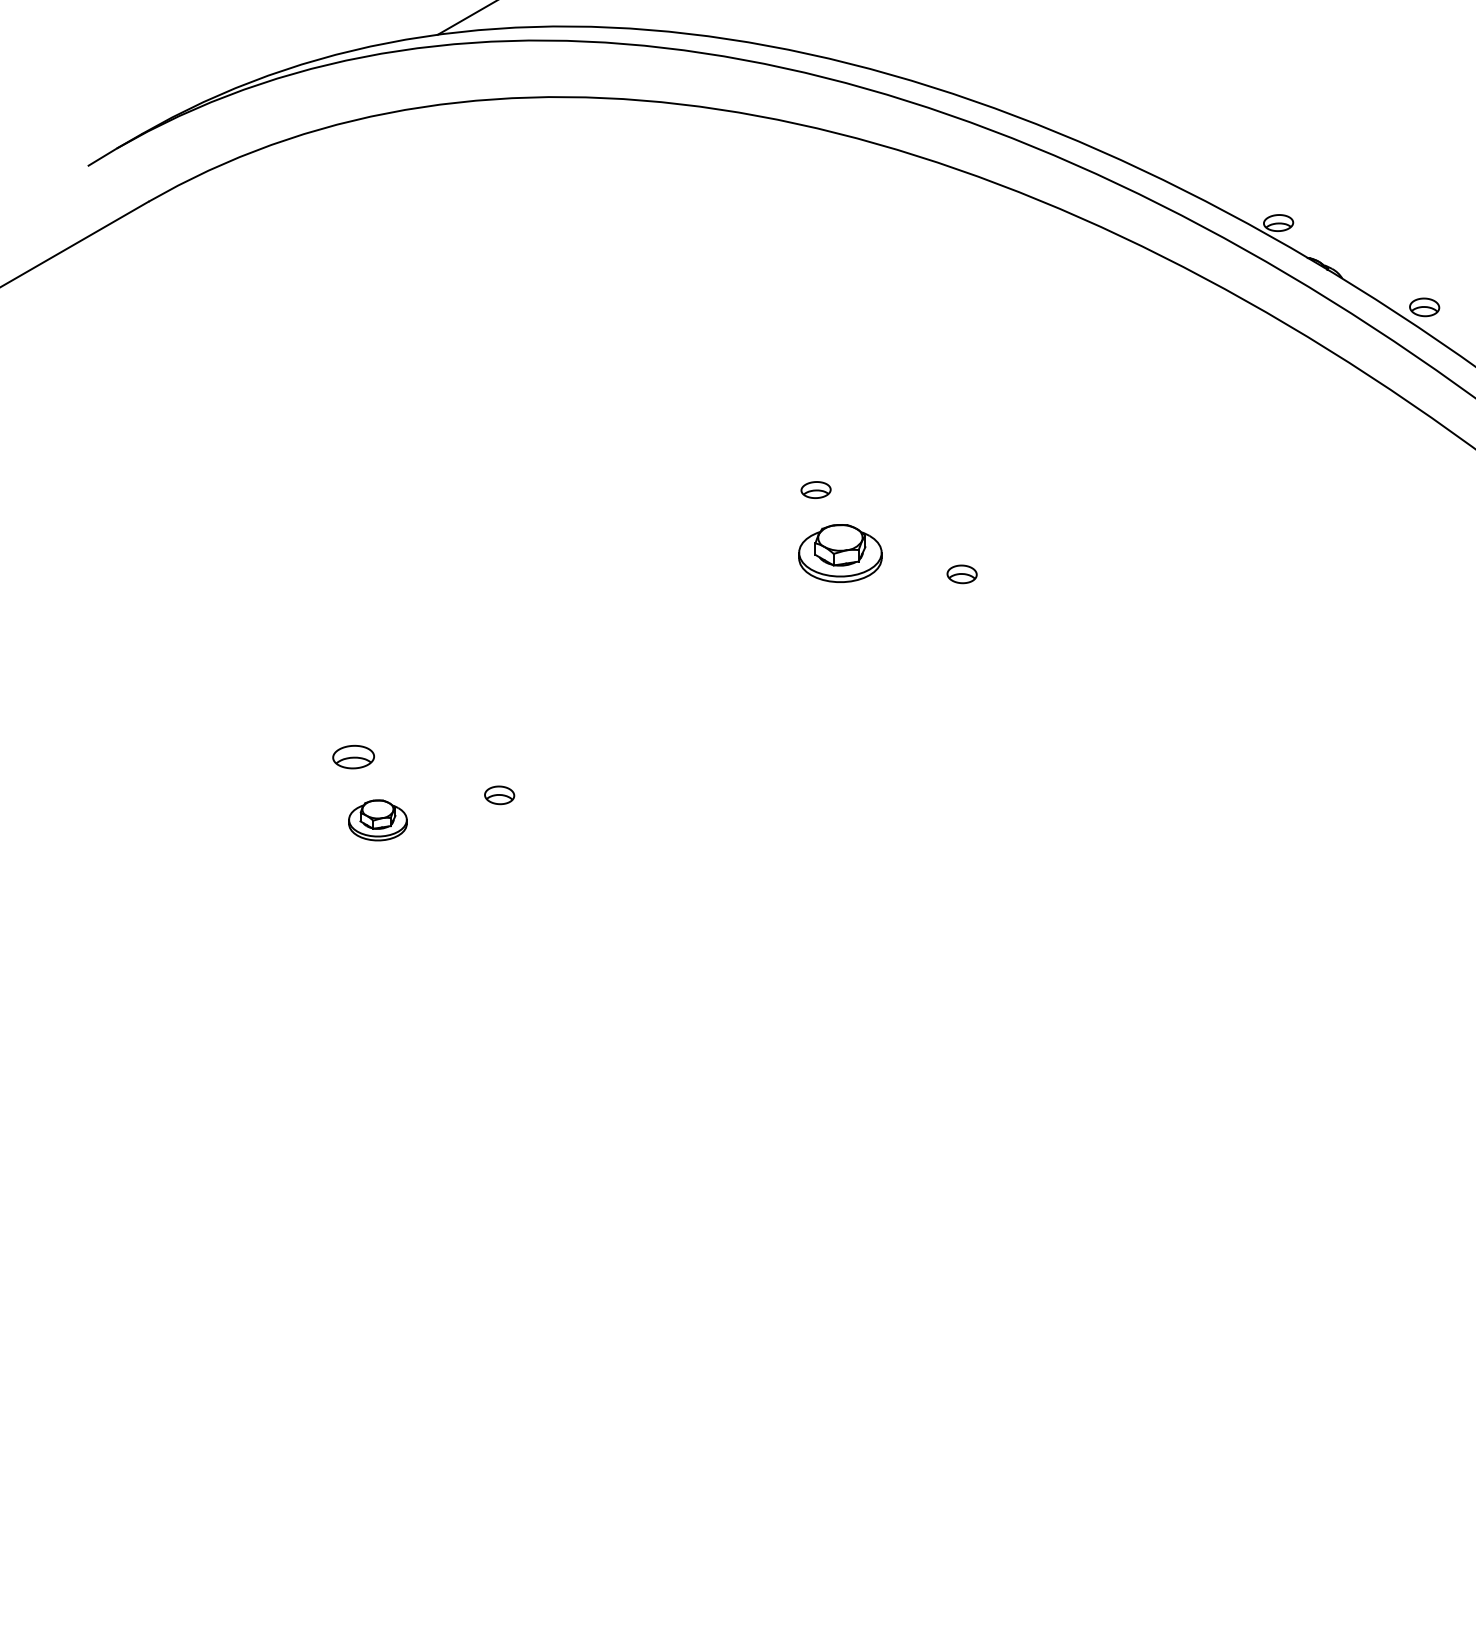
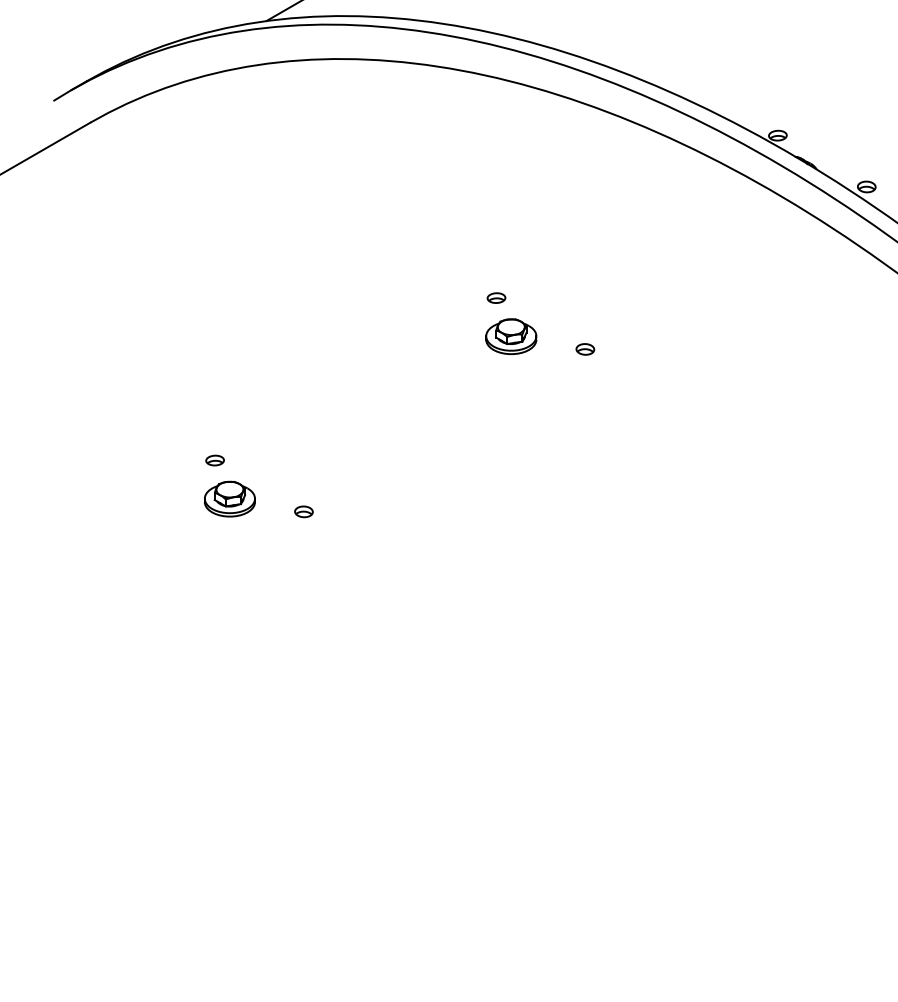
part: (352, 756) -> (214, 460), size x0.71
part: (498, 794) -> (303, 511), moved
part: (377, 819) -> (229, 498), size x1.43

